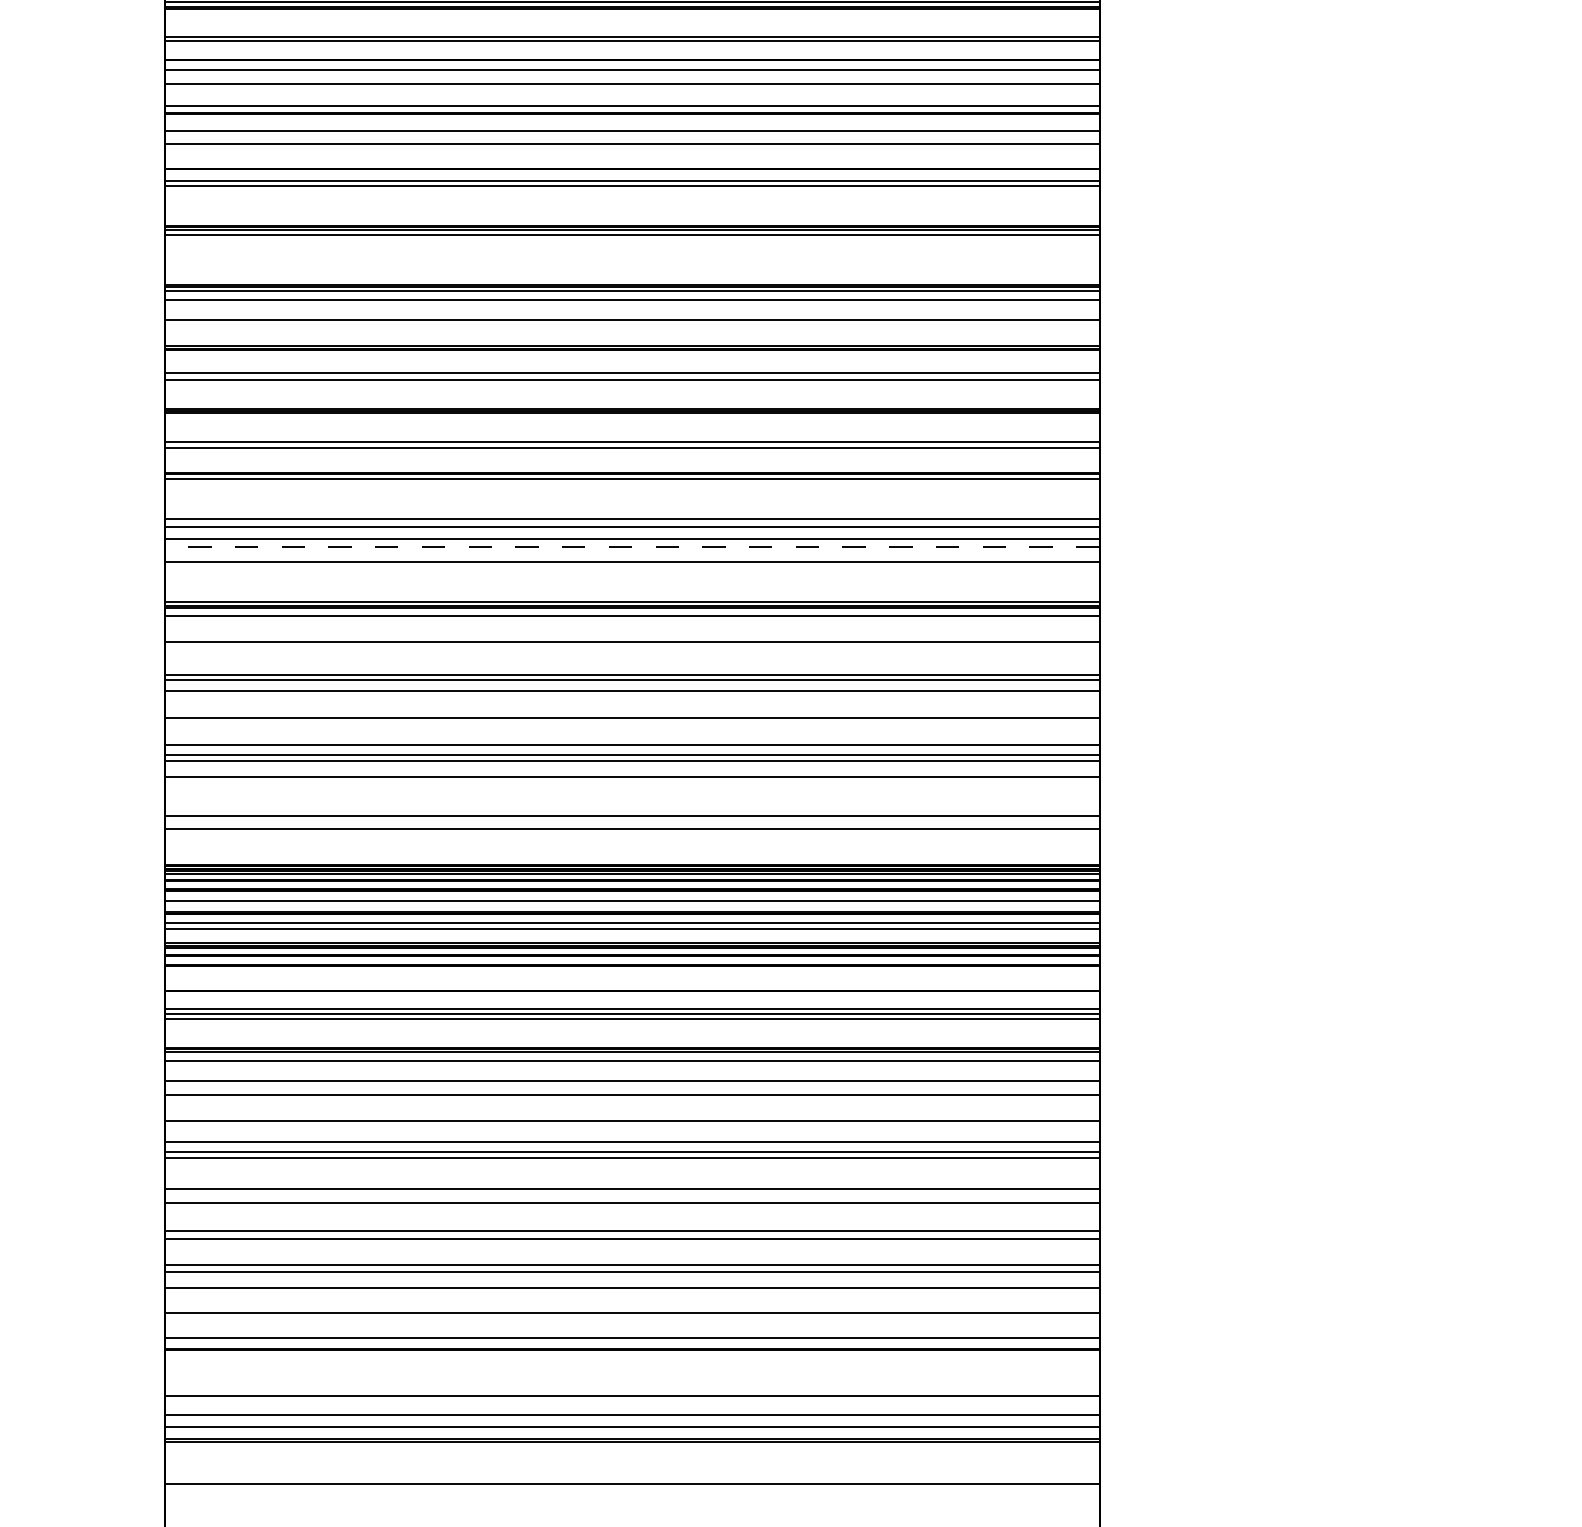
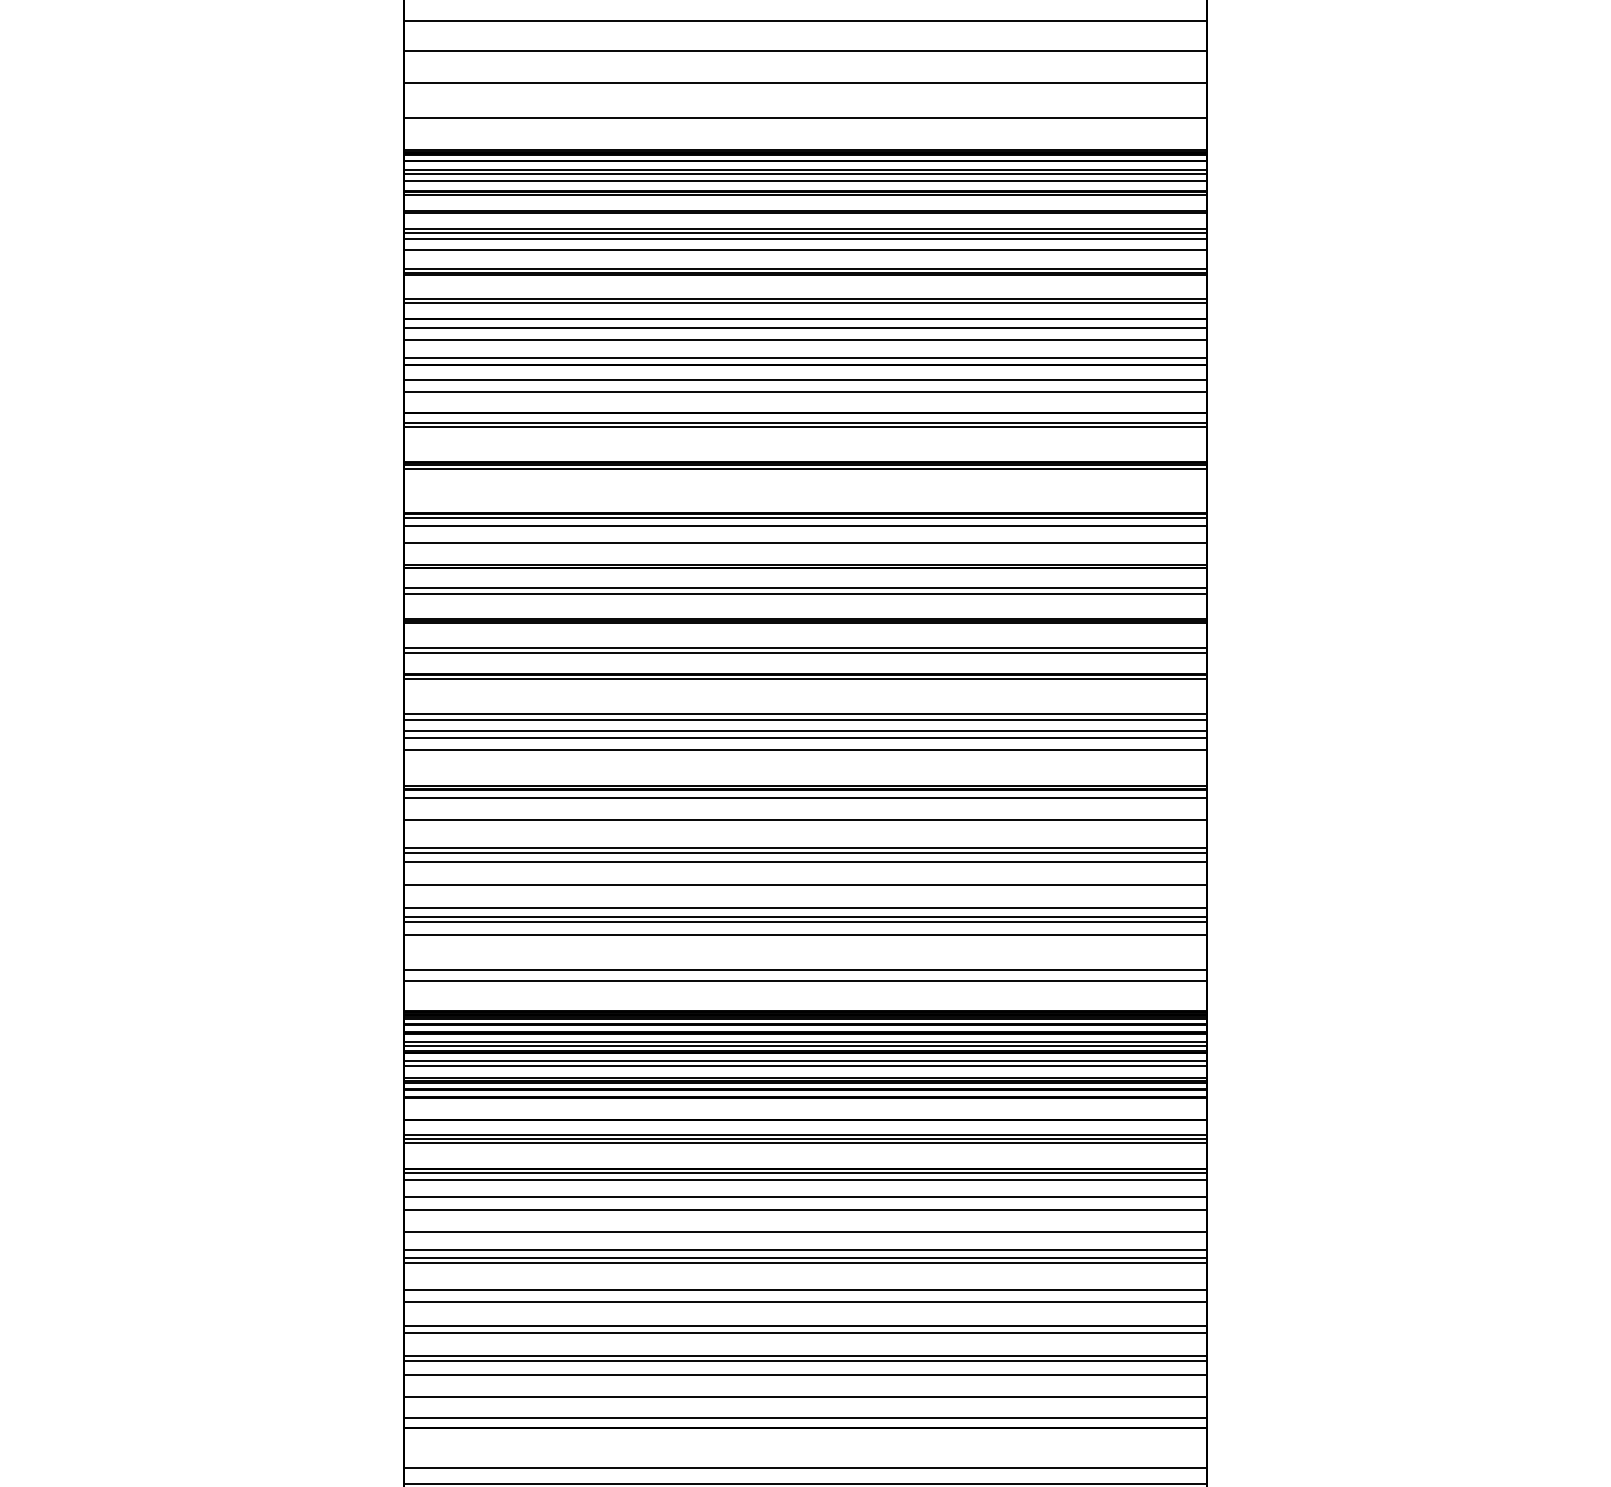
line: (632, 546) -> (805, 737), dashed -> solid
line: (632, 905) -> (805, 1046), added

